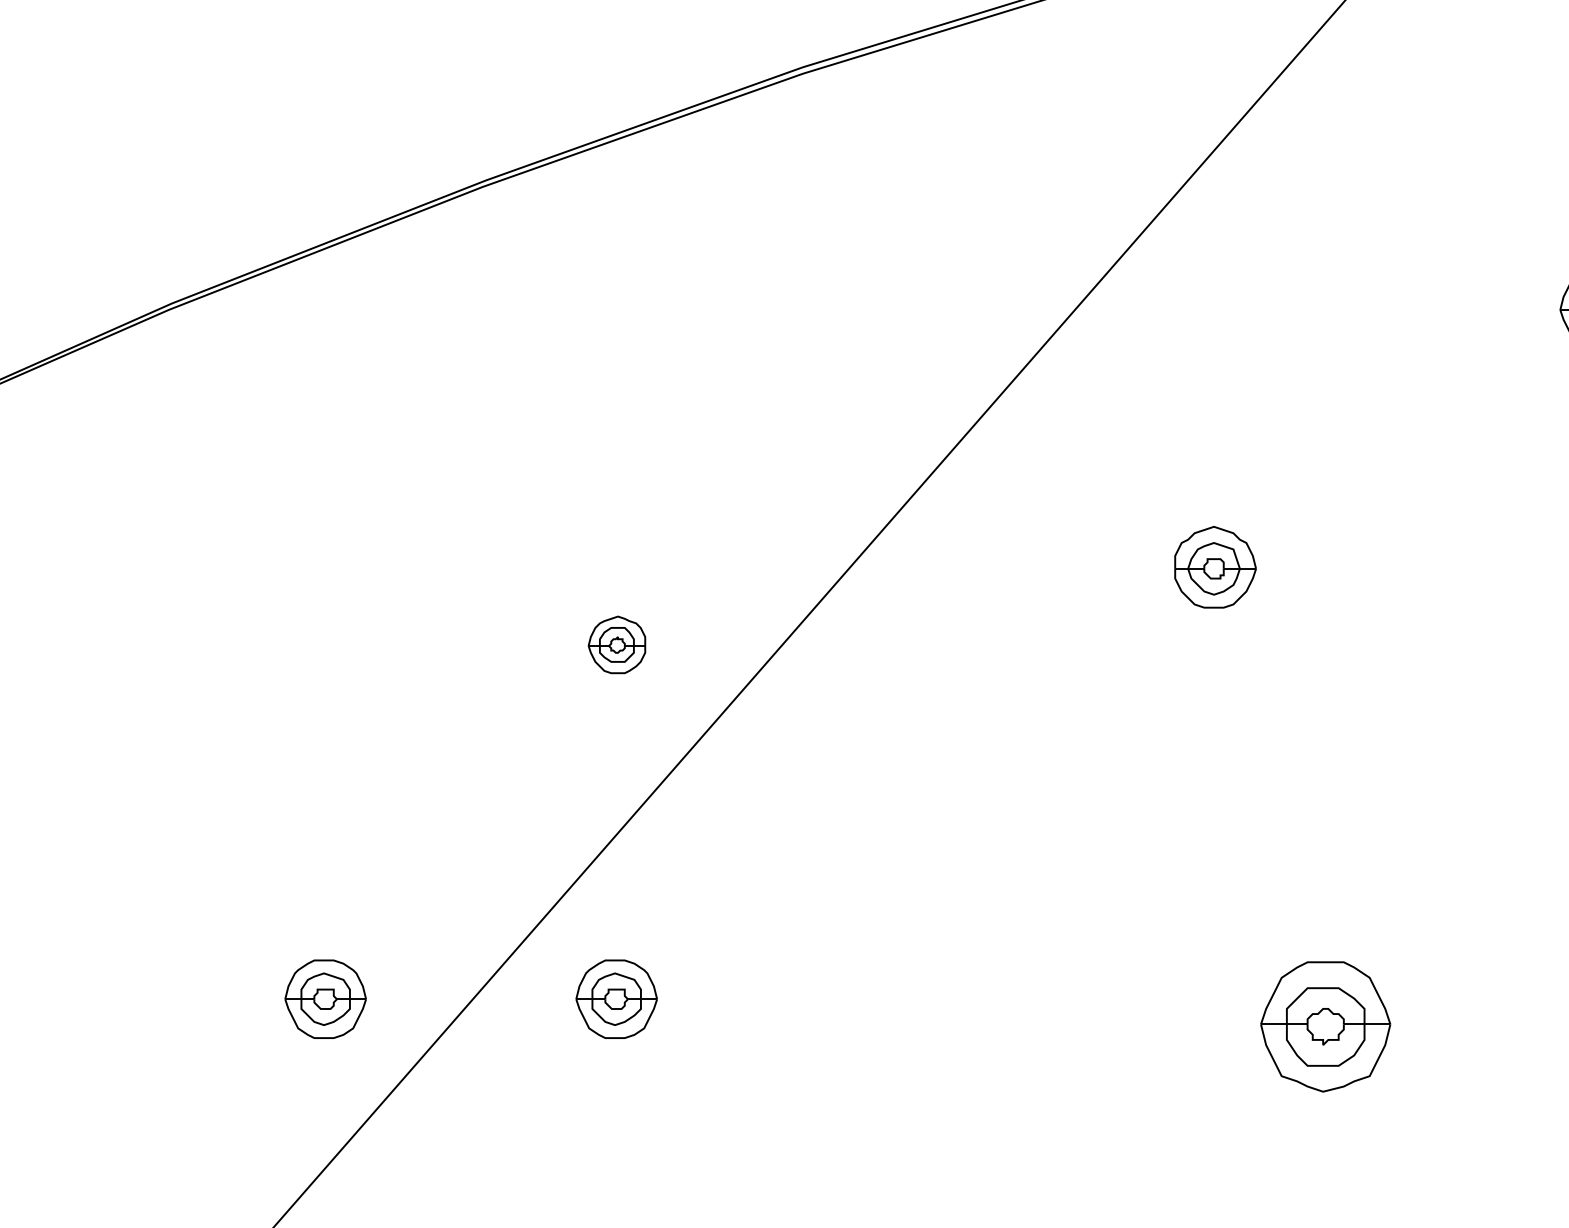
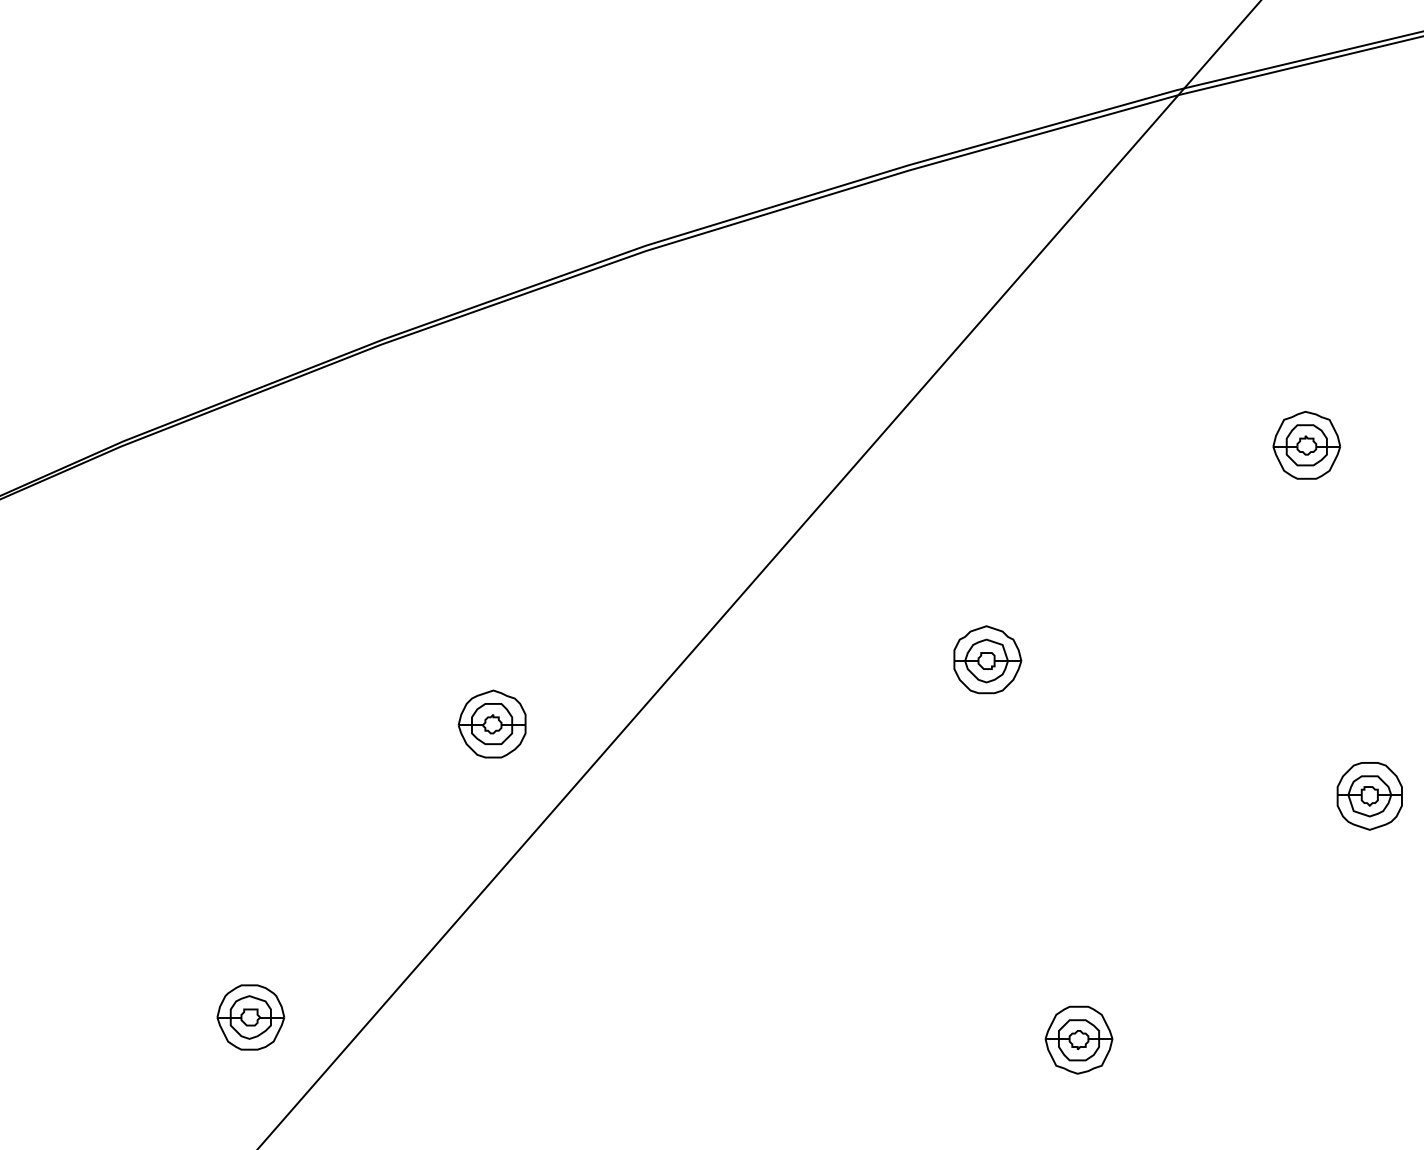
part: (616, 644) -> (491, 723), size x1.43
part: (616, 999) -> (491, 1017), removed
part: (1325, 1025) -> (1078, 1039), size x0.62

